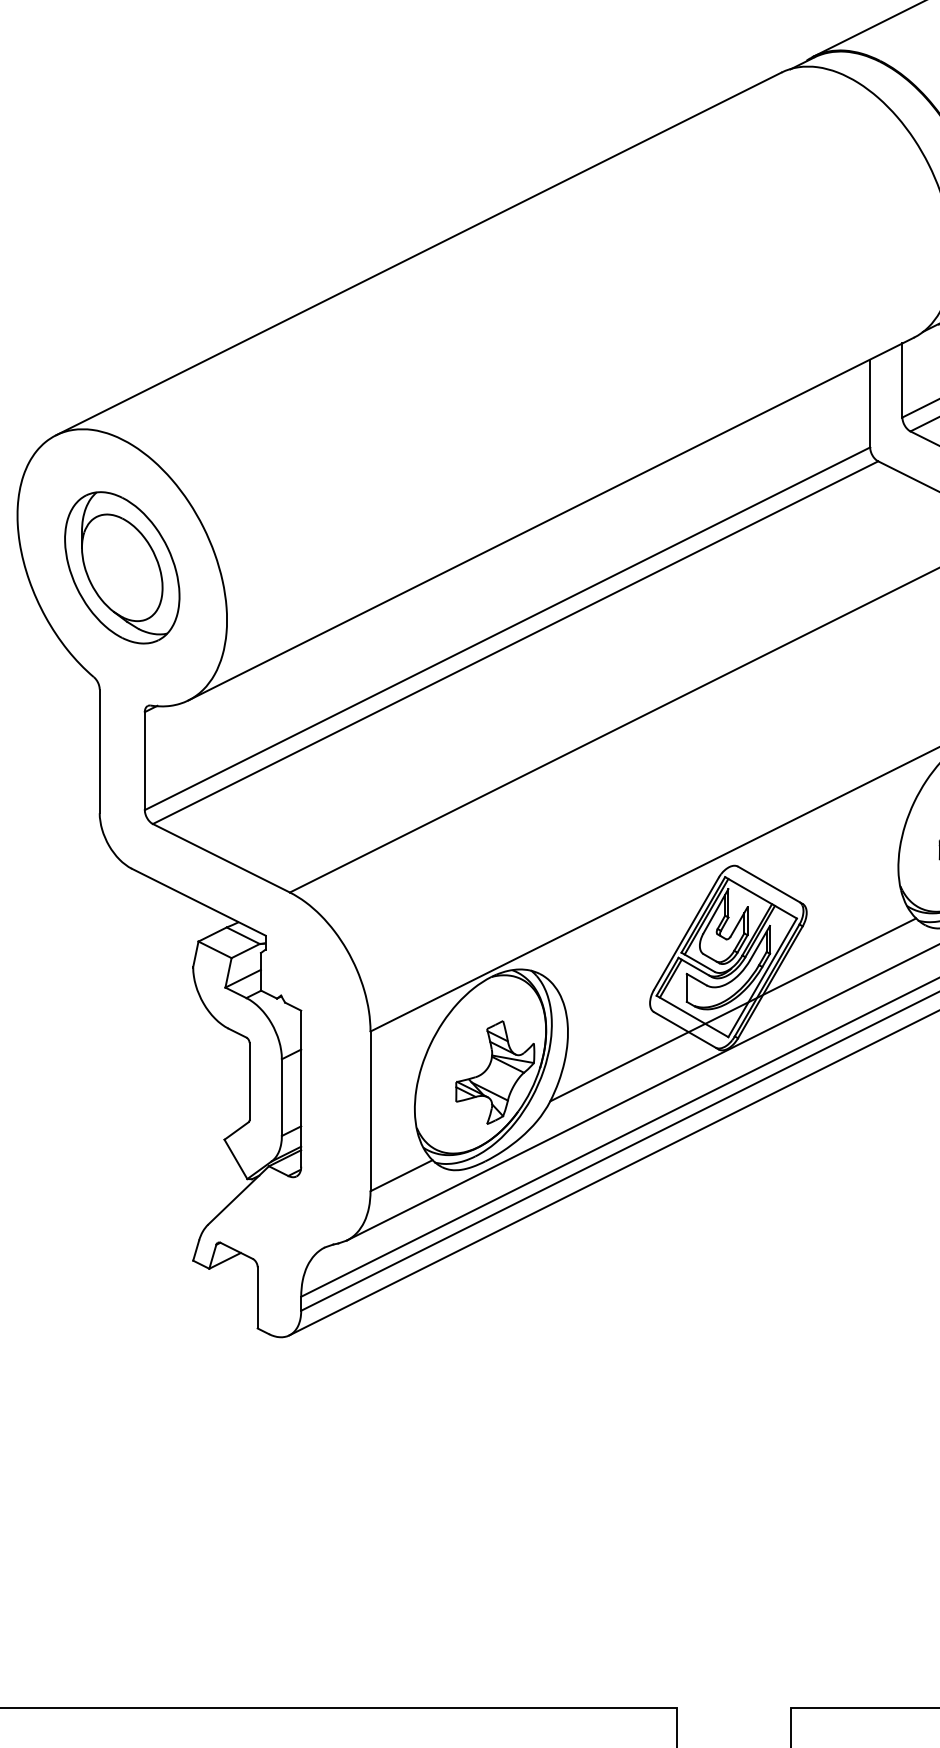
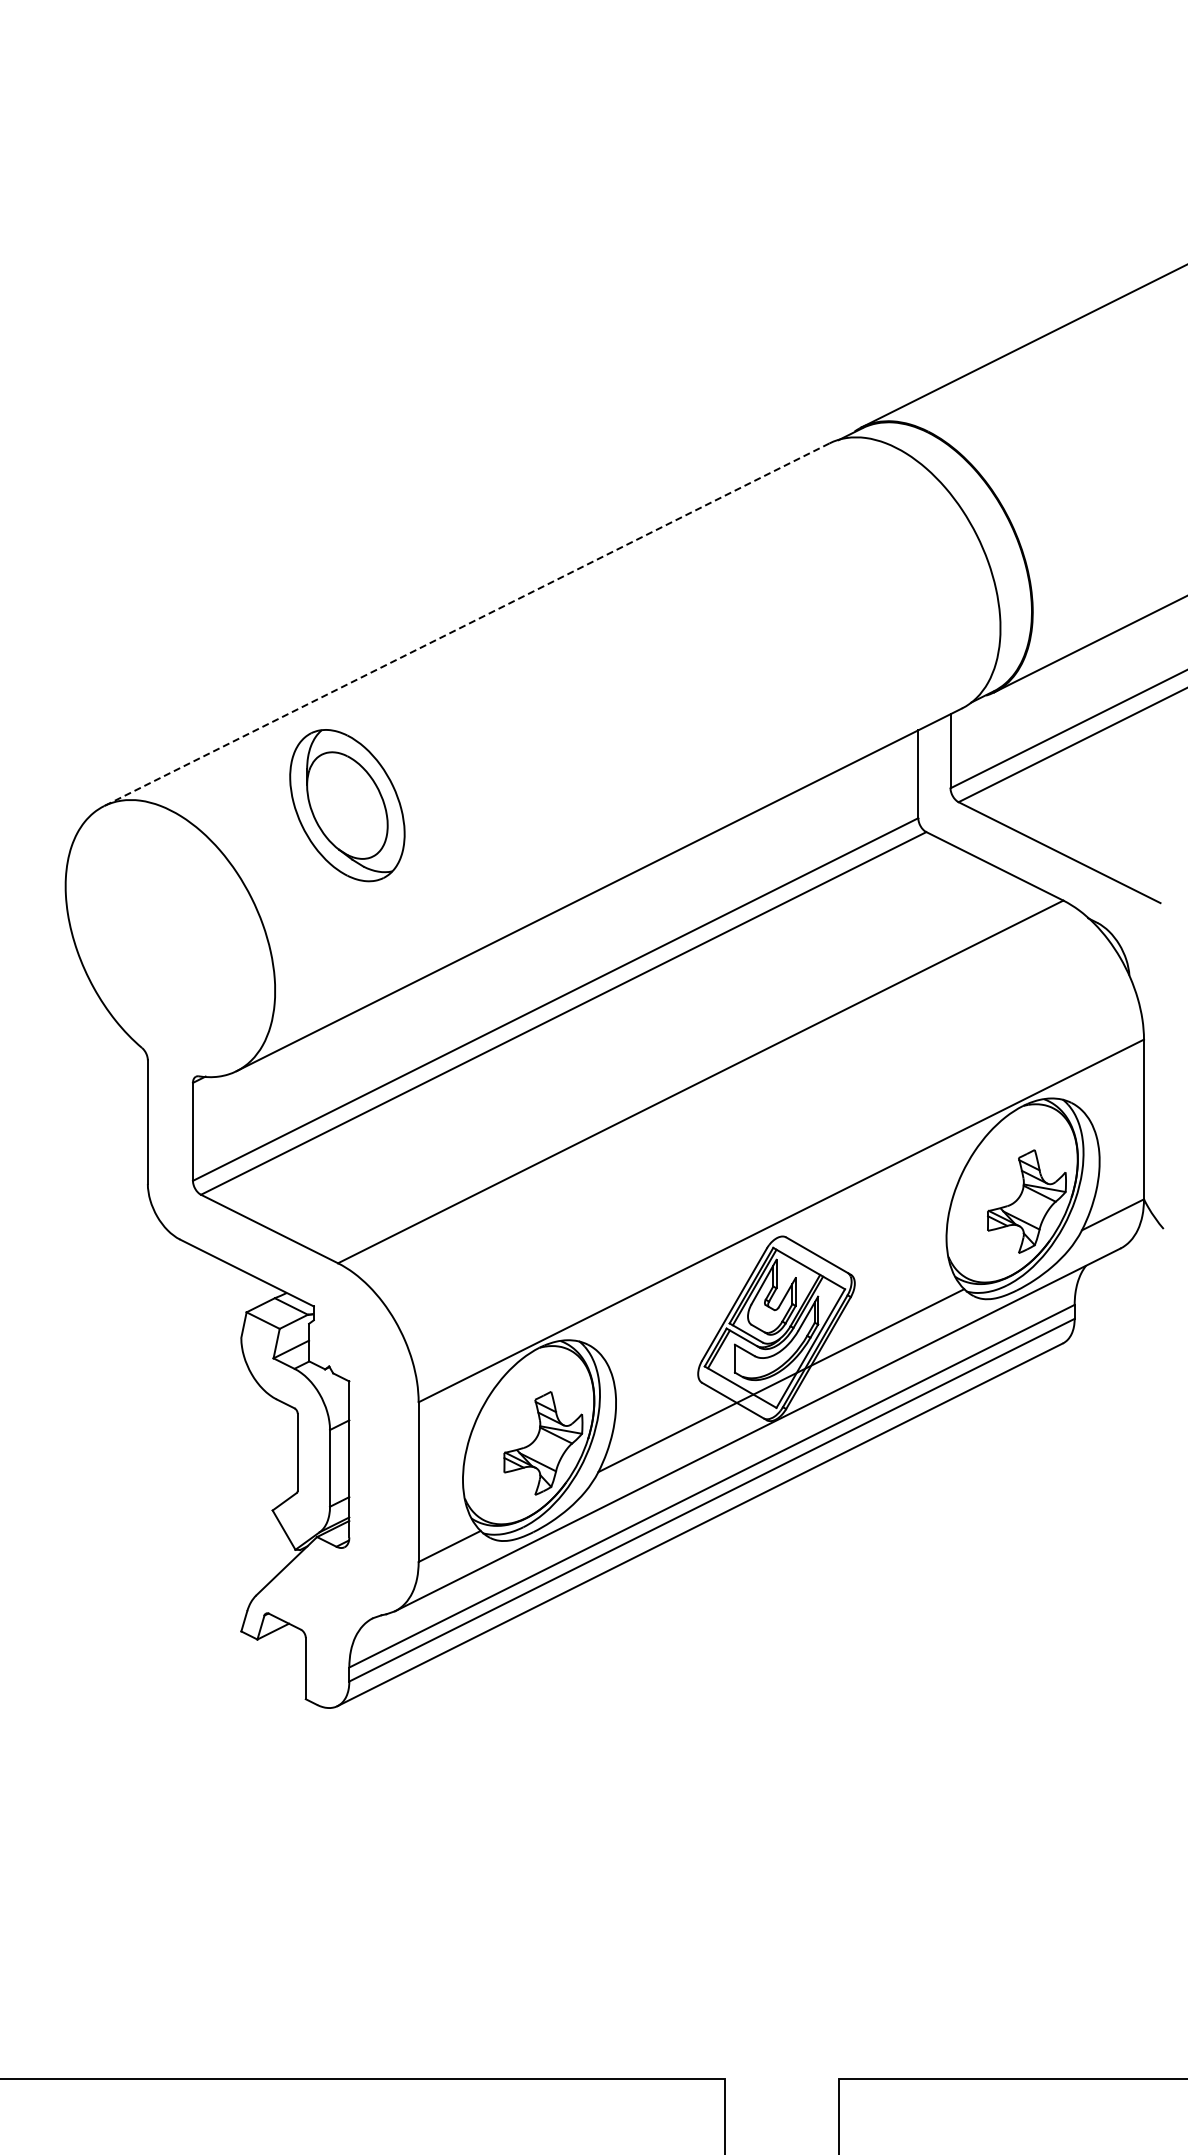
line: (418, 253) -> (466, 624), solid -> dashed
part: (122, 567) -> (347, 805), moved

